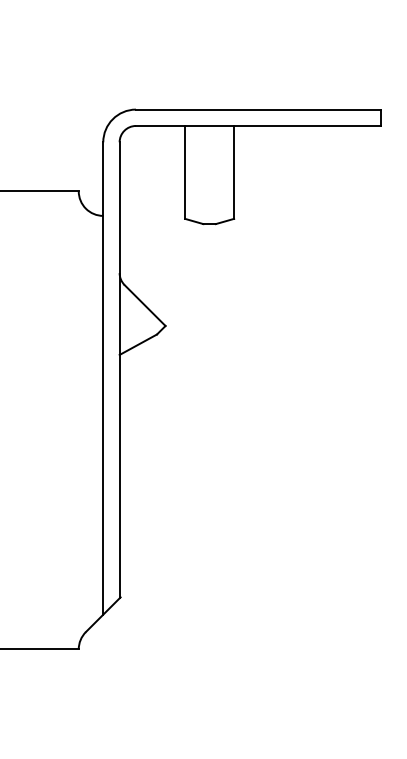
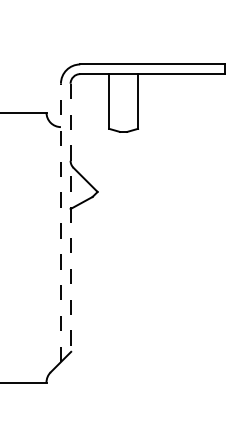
line: (119, 371) -> (70, 218), solid -> dashed
line: (102, 377) -> (60, 222), solid -> dashed

